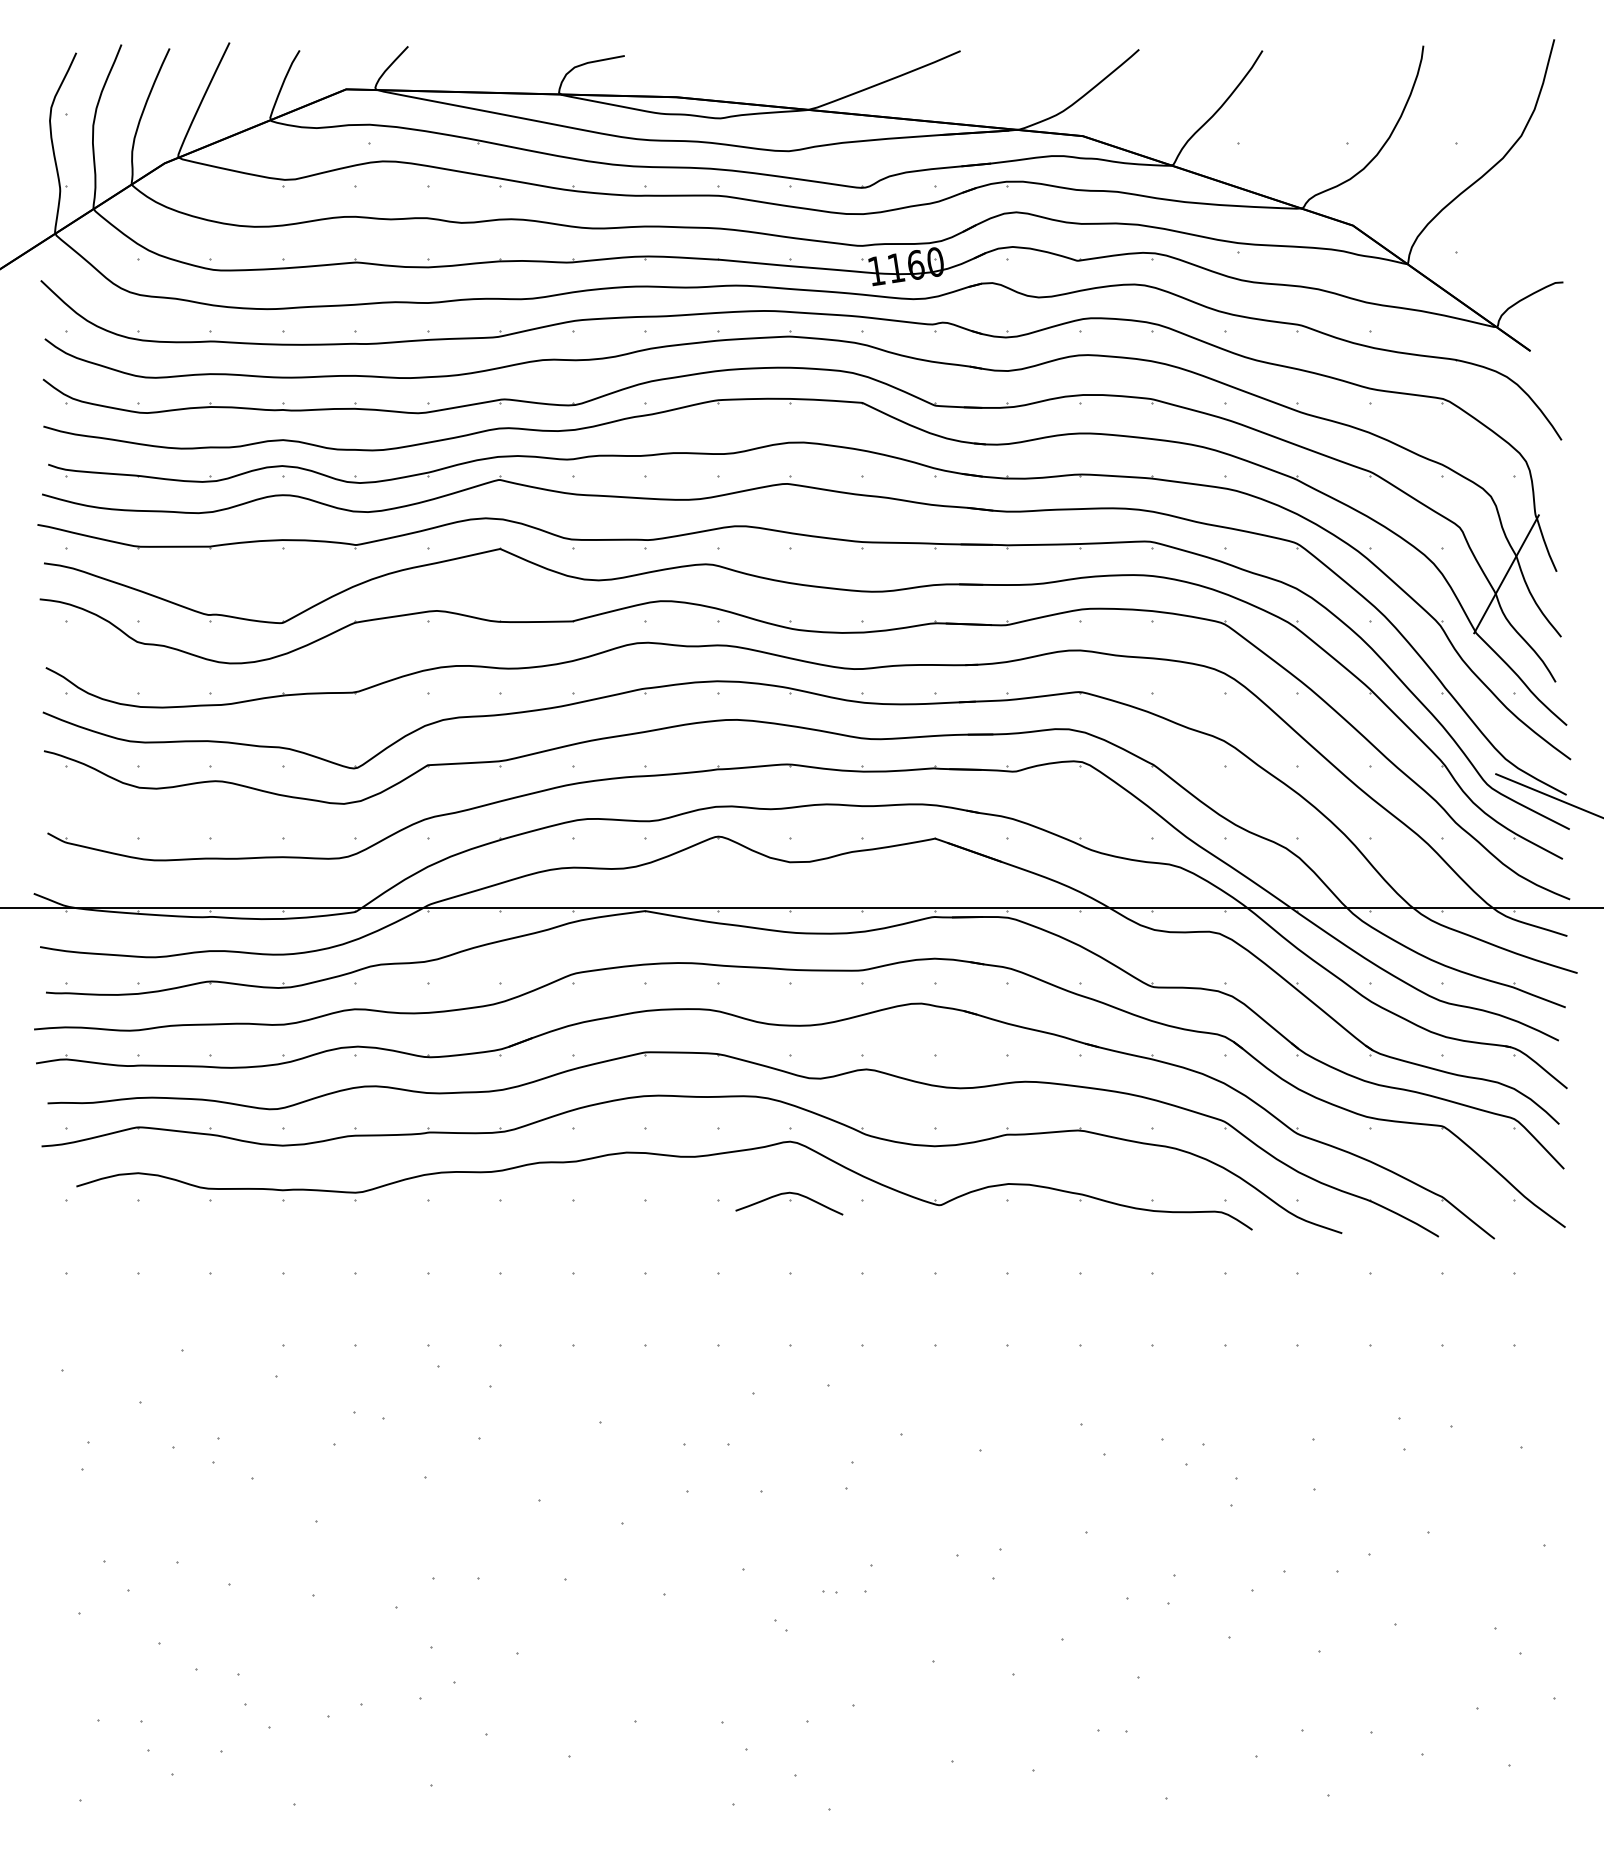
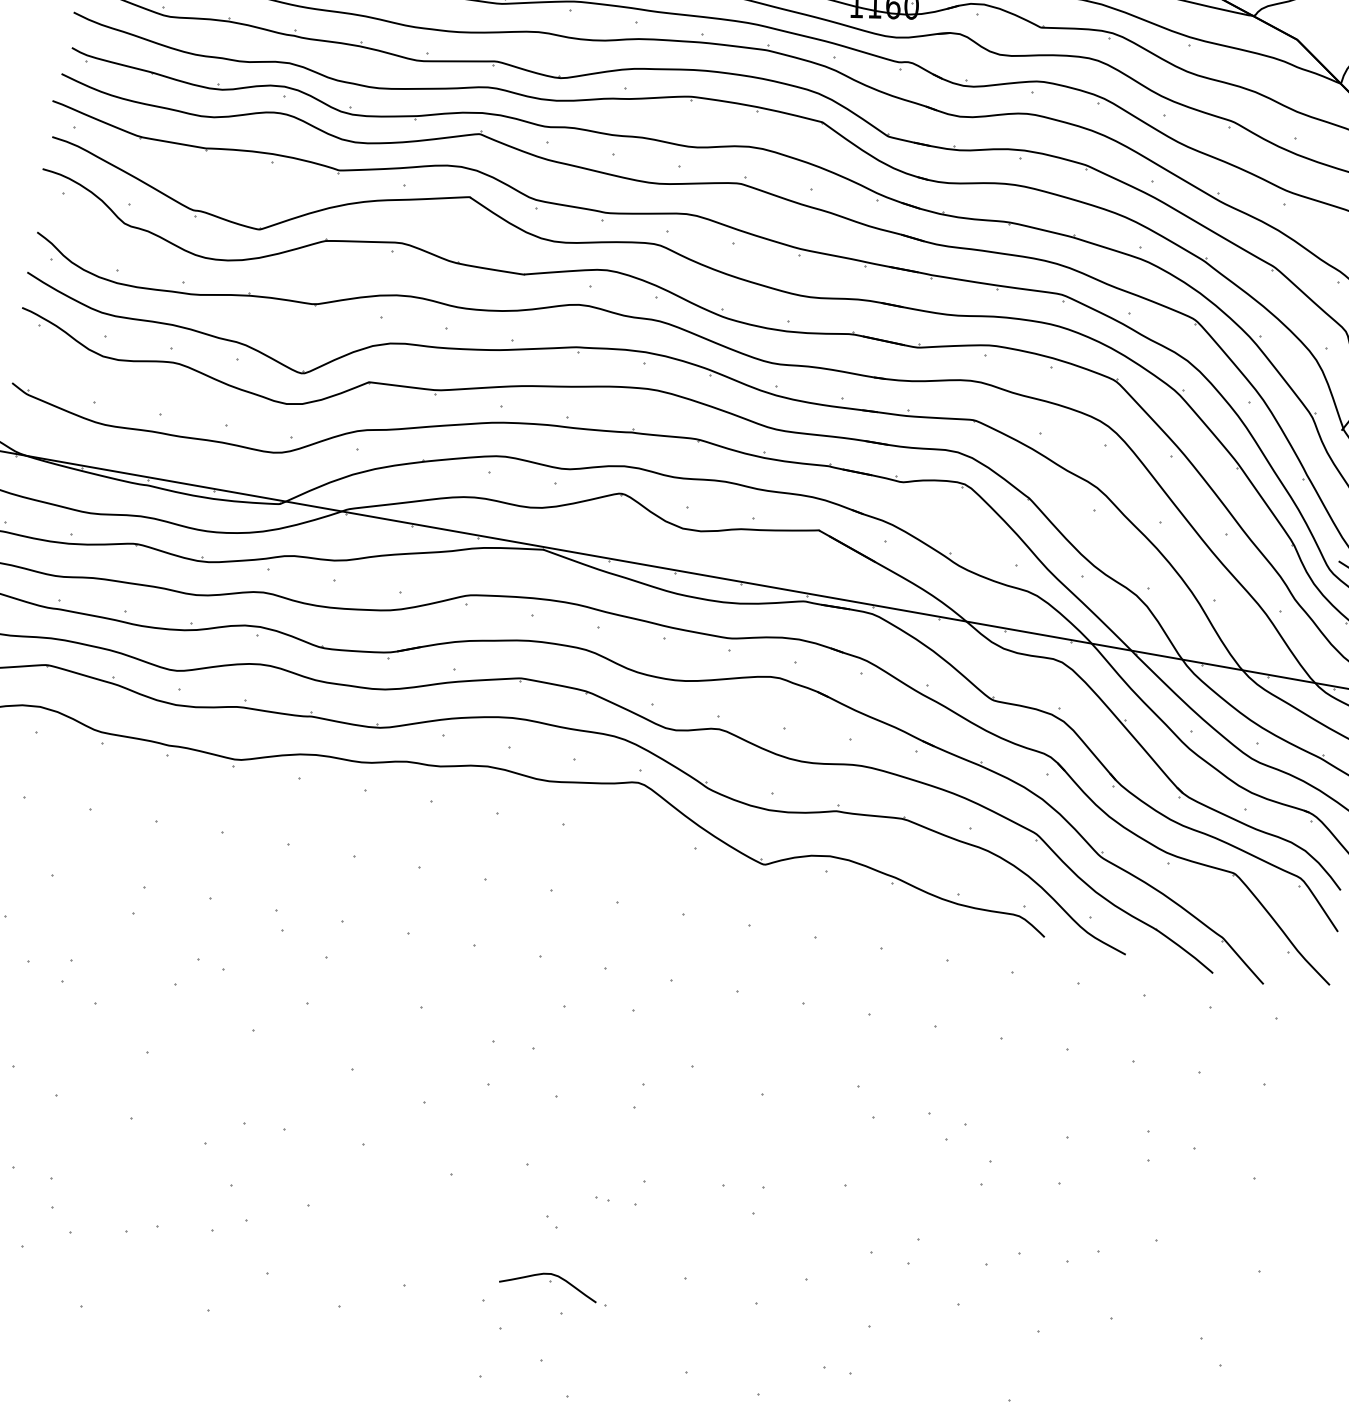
part: (789, 1203) -> (549, 1283), moved

